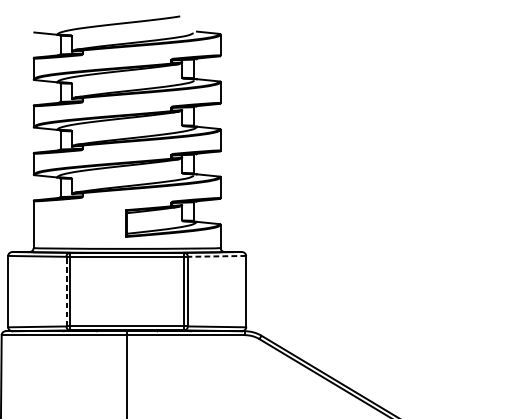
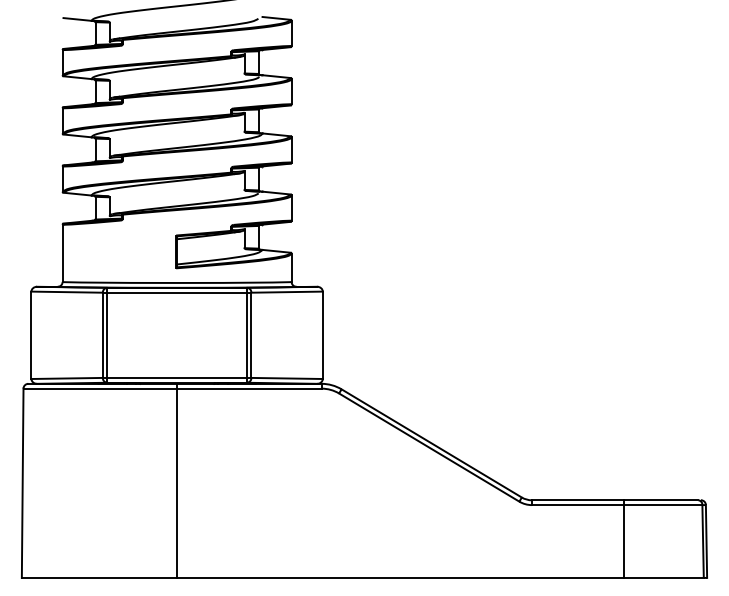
line: (217, 256) -> (287, 292), dashed -> solid
line: (66, 291) -> (102, 335), dashed -> solid

